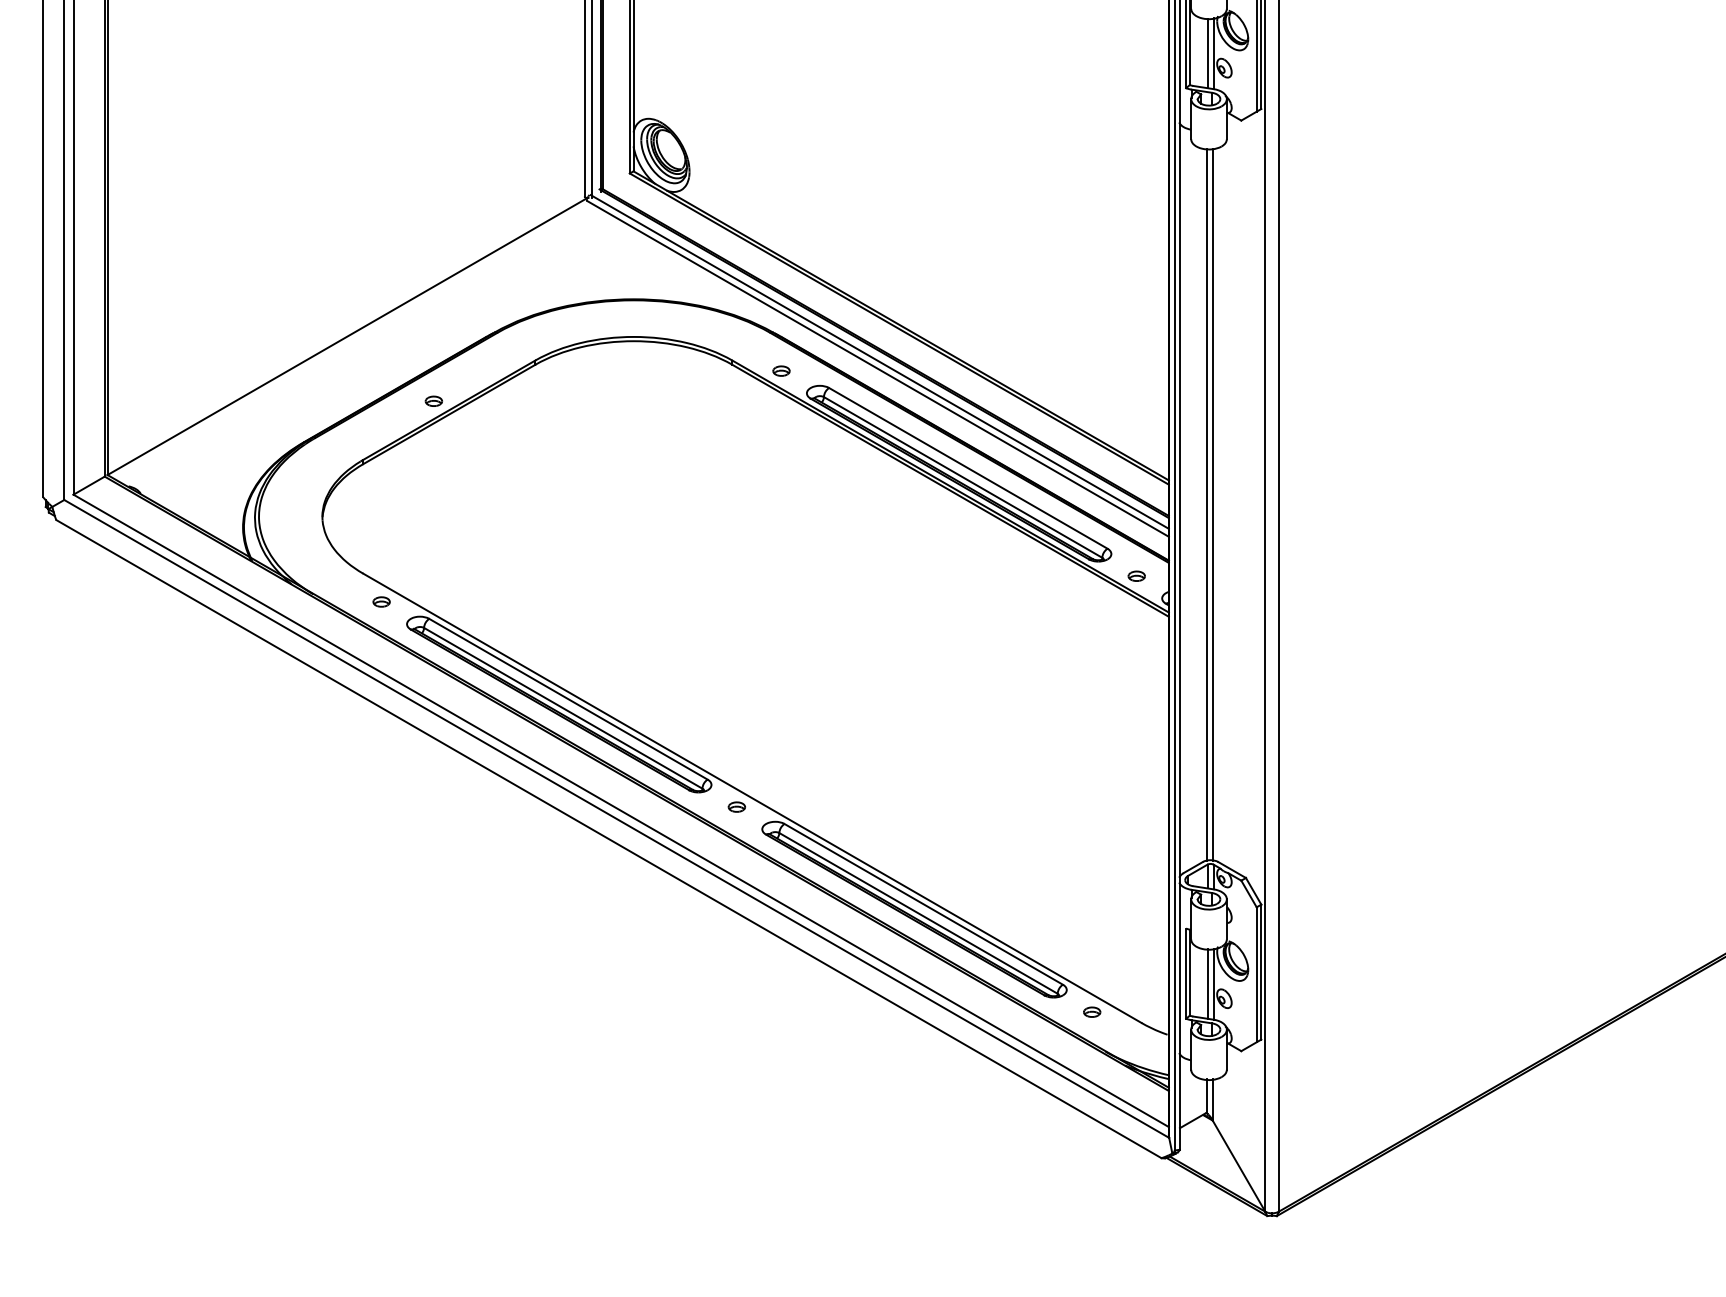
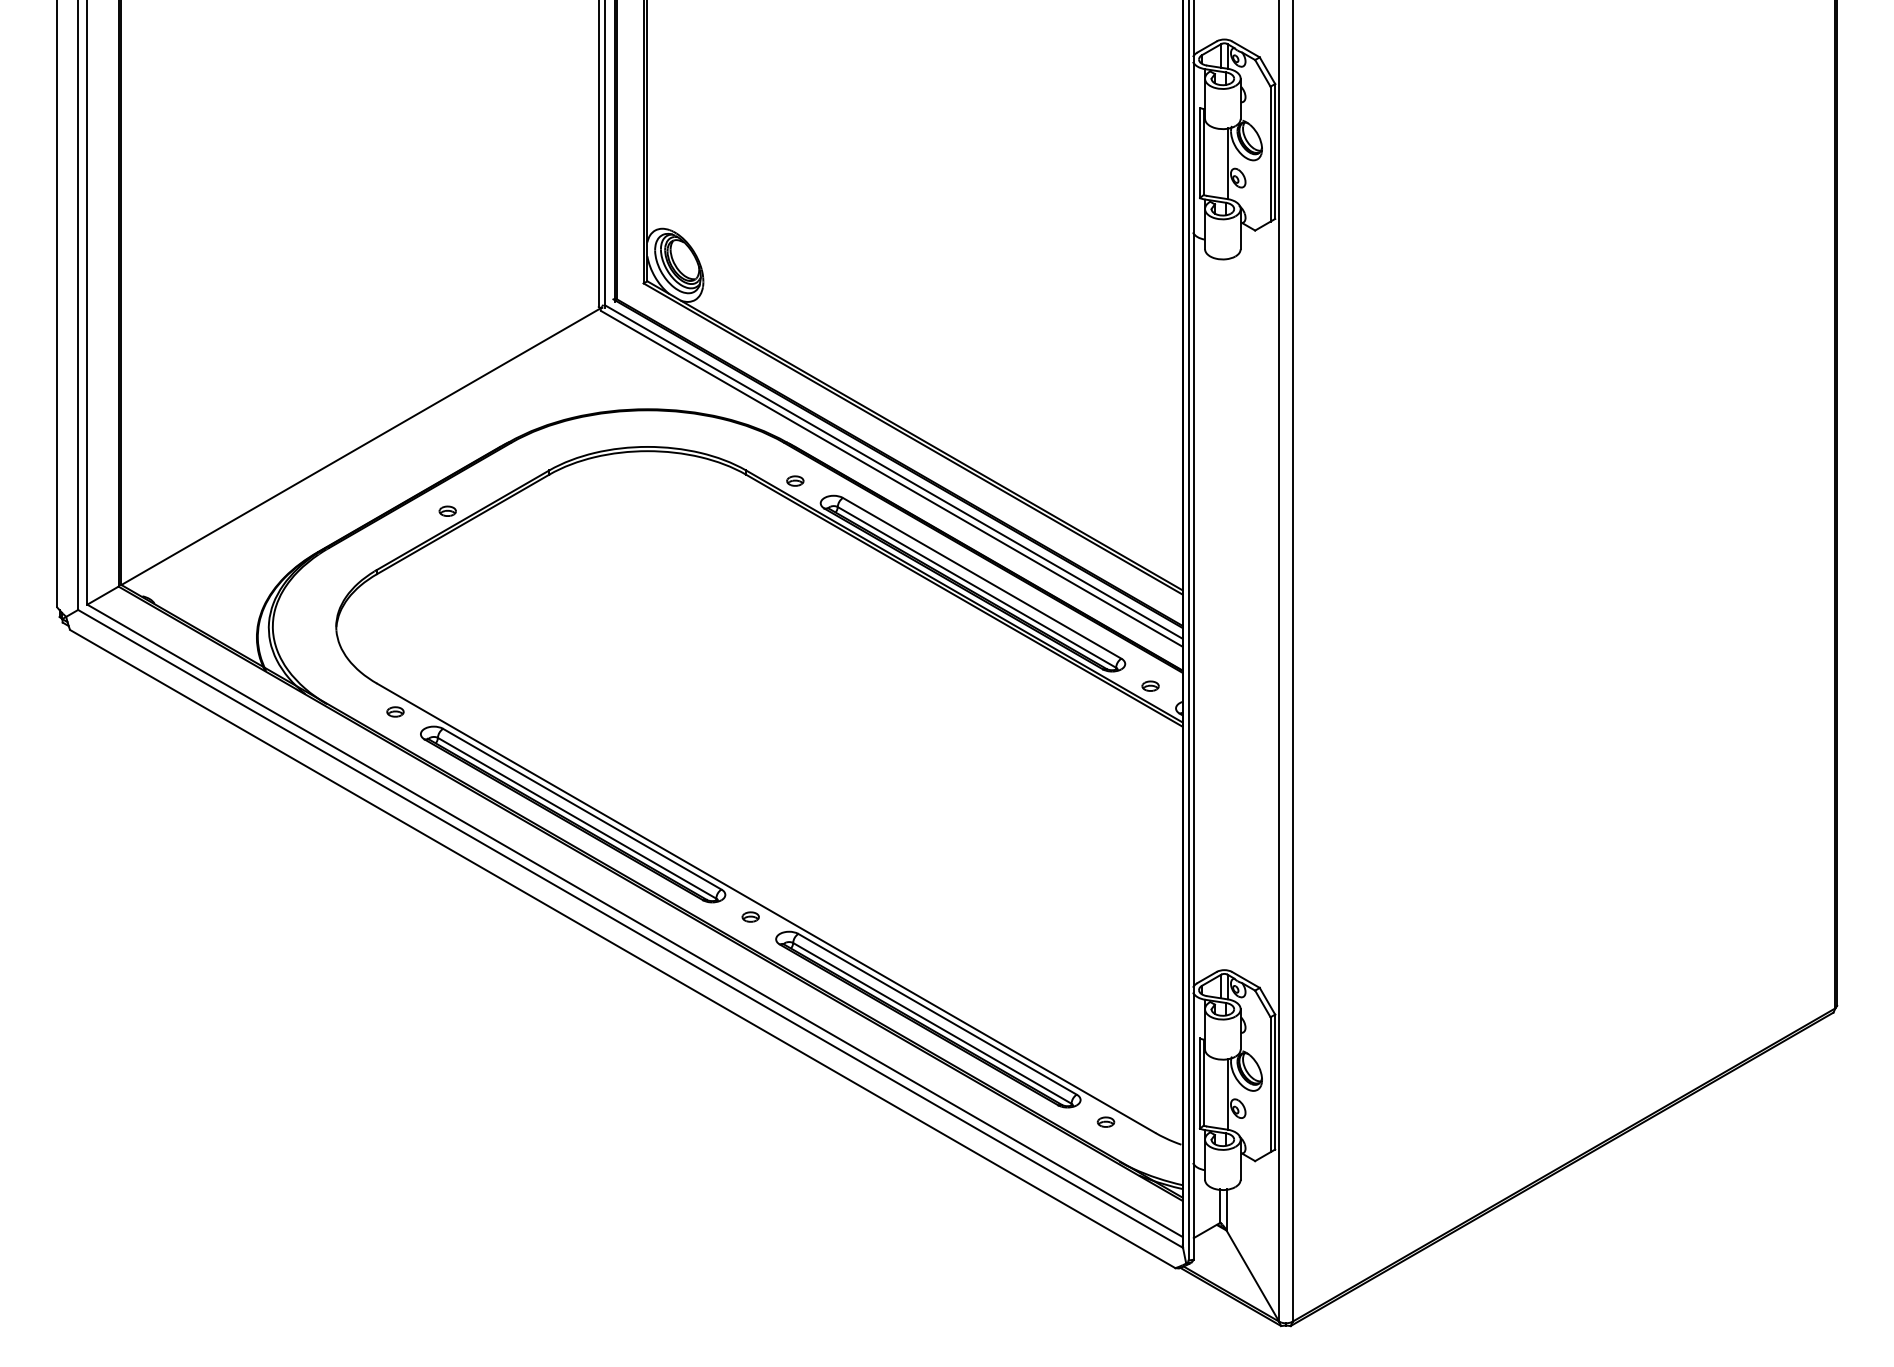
line: (1207, 53) -> (1221, 163), removed
line: (1206, 504) -> (1220, 614), removed
line: (1212, 504) -> (1226, 614), removed
line: (1207, 983) -> (1221, 1093), removed

